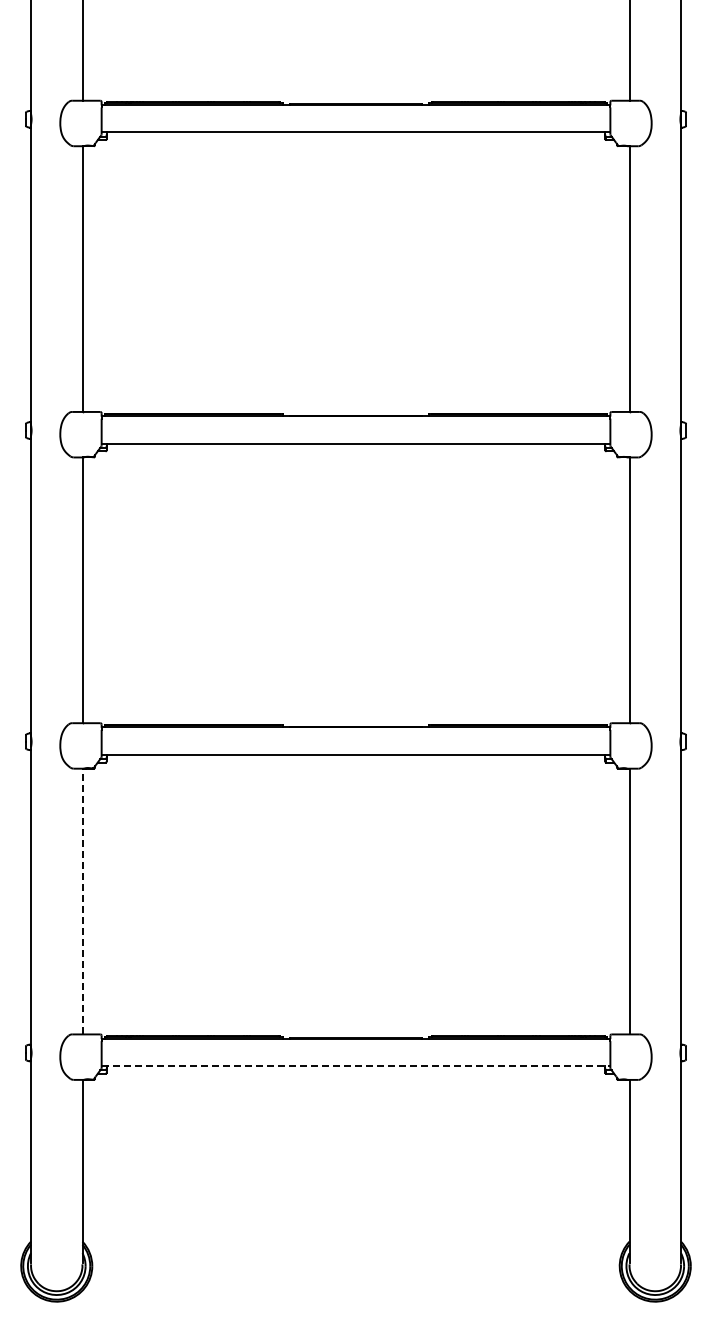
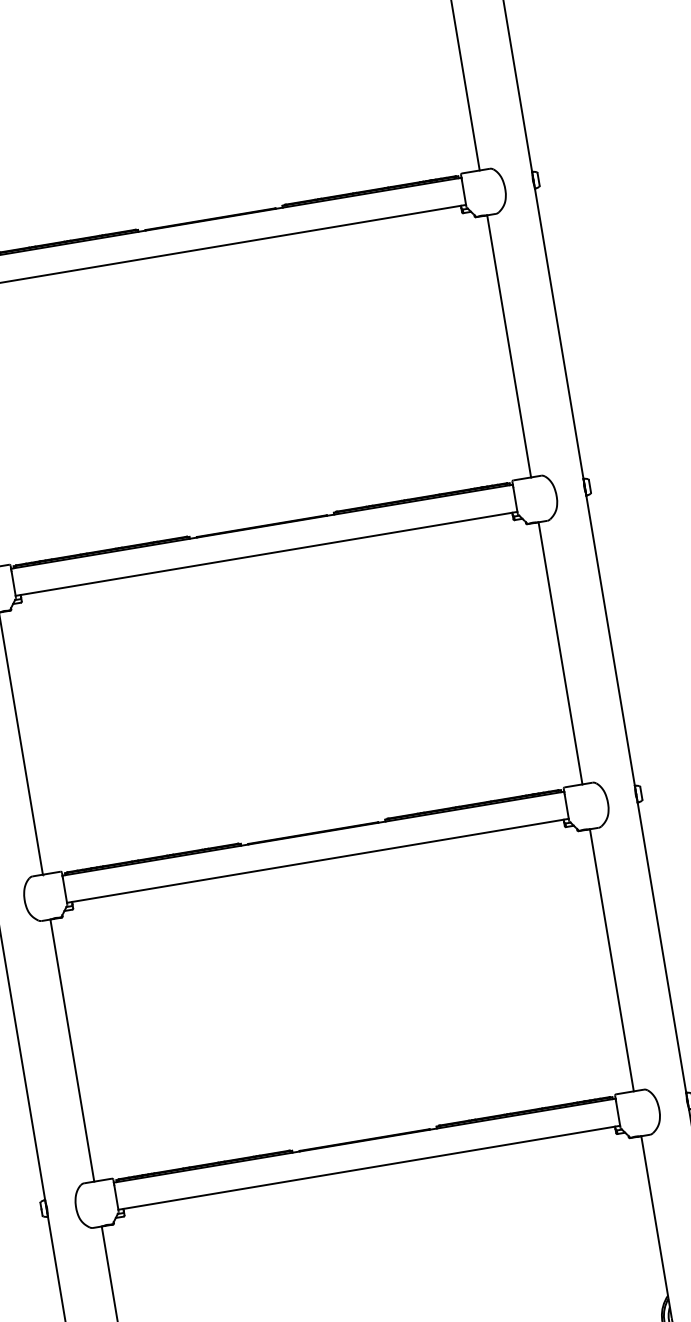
line: (82, 901) -> (72, 1050), dashed -> solid
line: (356, 1066) -> (369, 1168), dashed -> solid

